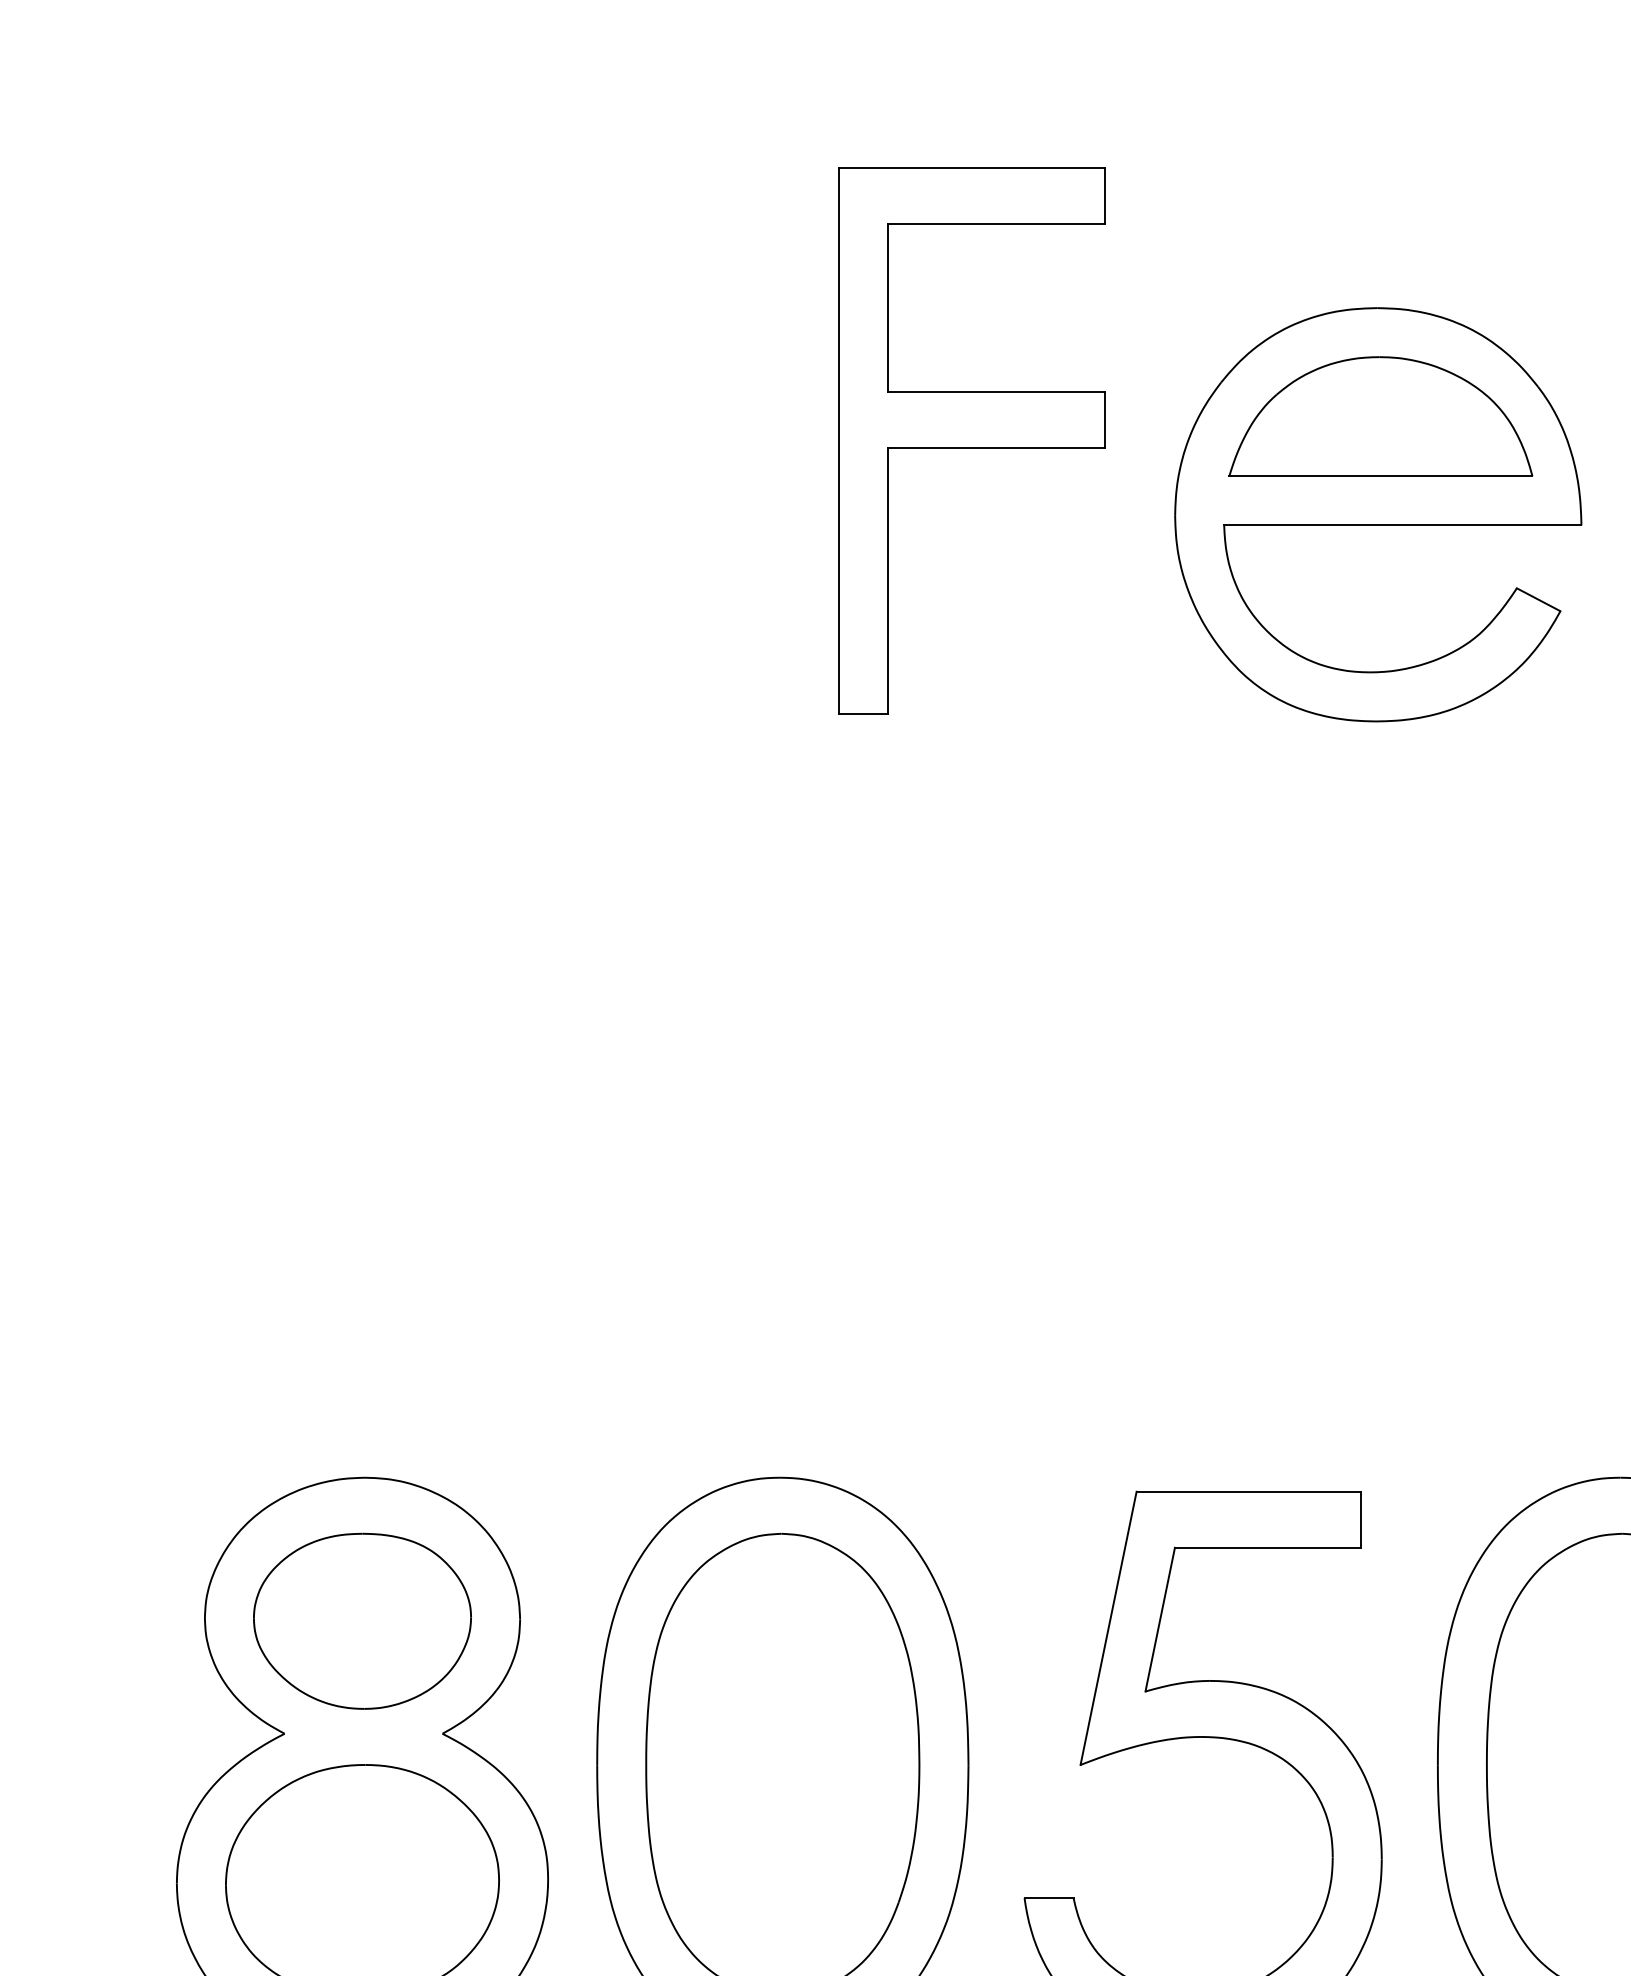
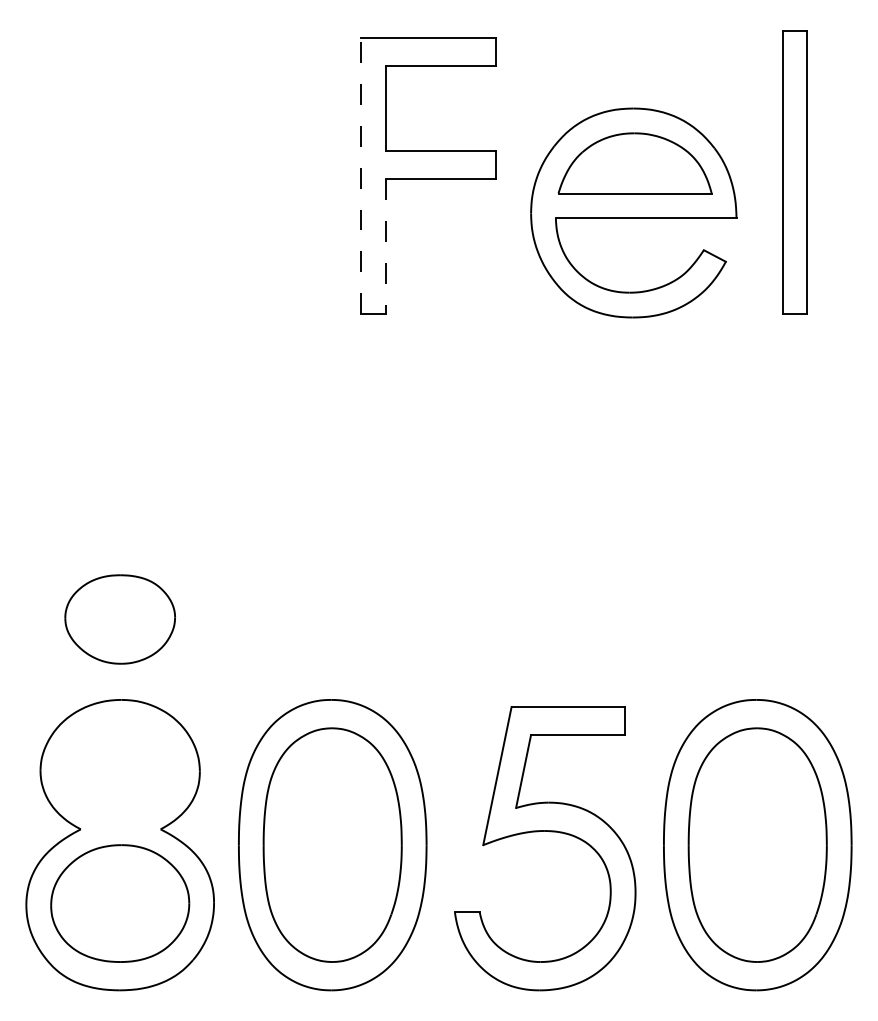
line: (839, 440) -> (361, 175), solid -> dashed
line: (887, 582) -> (385, 247), solid -> dashed
part: (361, 1621) -> (119, 619), moved

